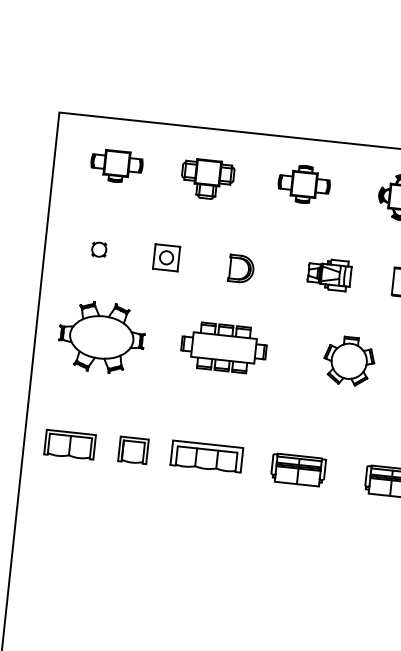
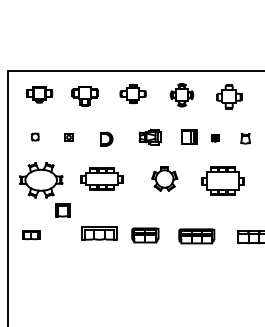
part: (165, 257) -> (68, 137), size x0.6
part: (68, 443) -> (30, 234), size x0.7
part: (132, 450) -> (62, 210), moved

